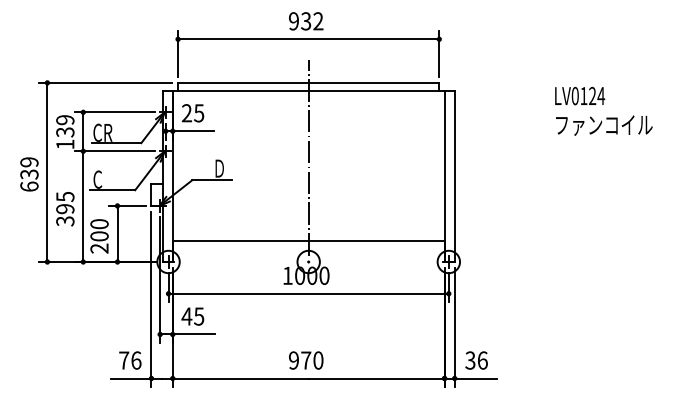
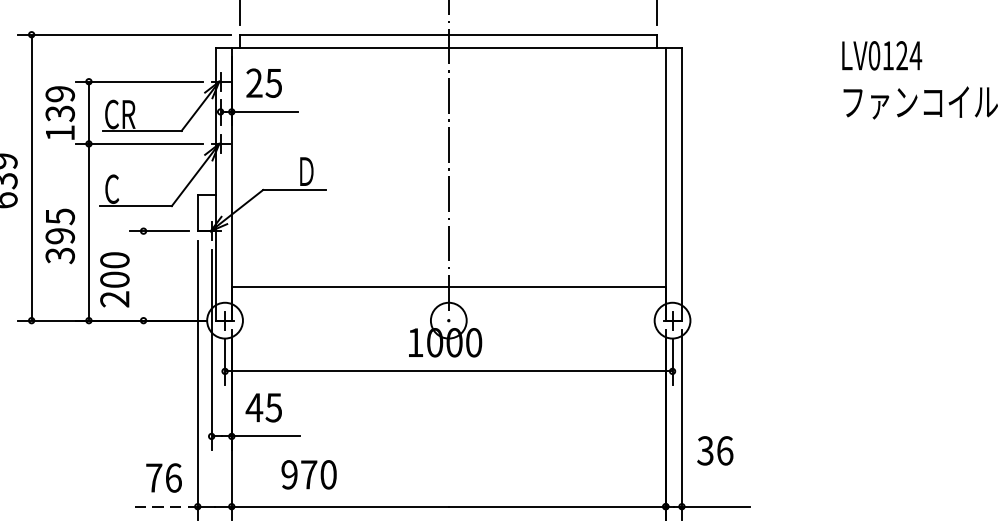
line: (117, 233) -> (143, 275), removed
text: (306, 360) -> (309, 474), moved
text: (476, 360) -> (715, 450), moved
line: (131, 378) -> (165, 506), solid -> dashed

